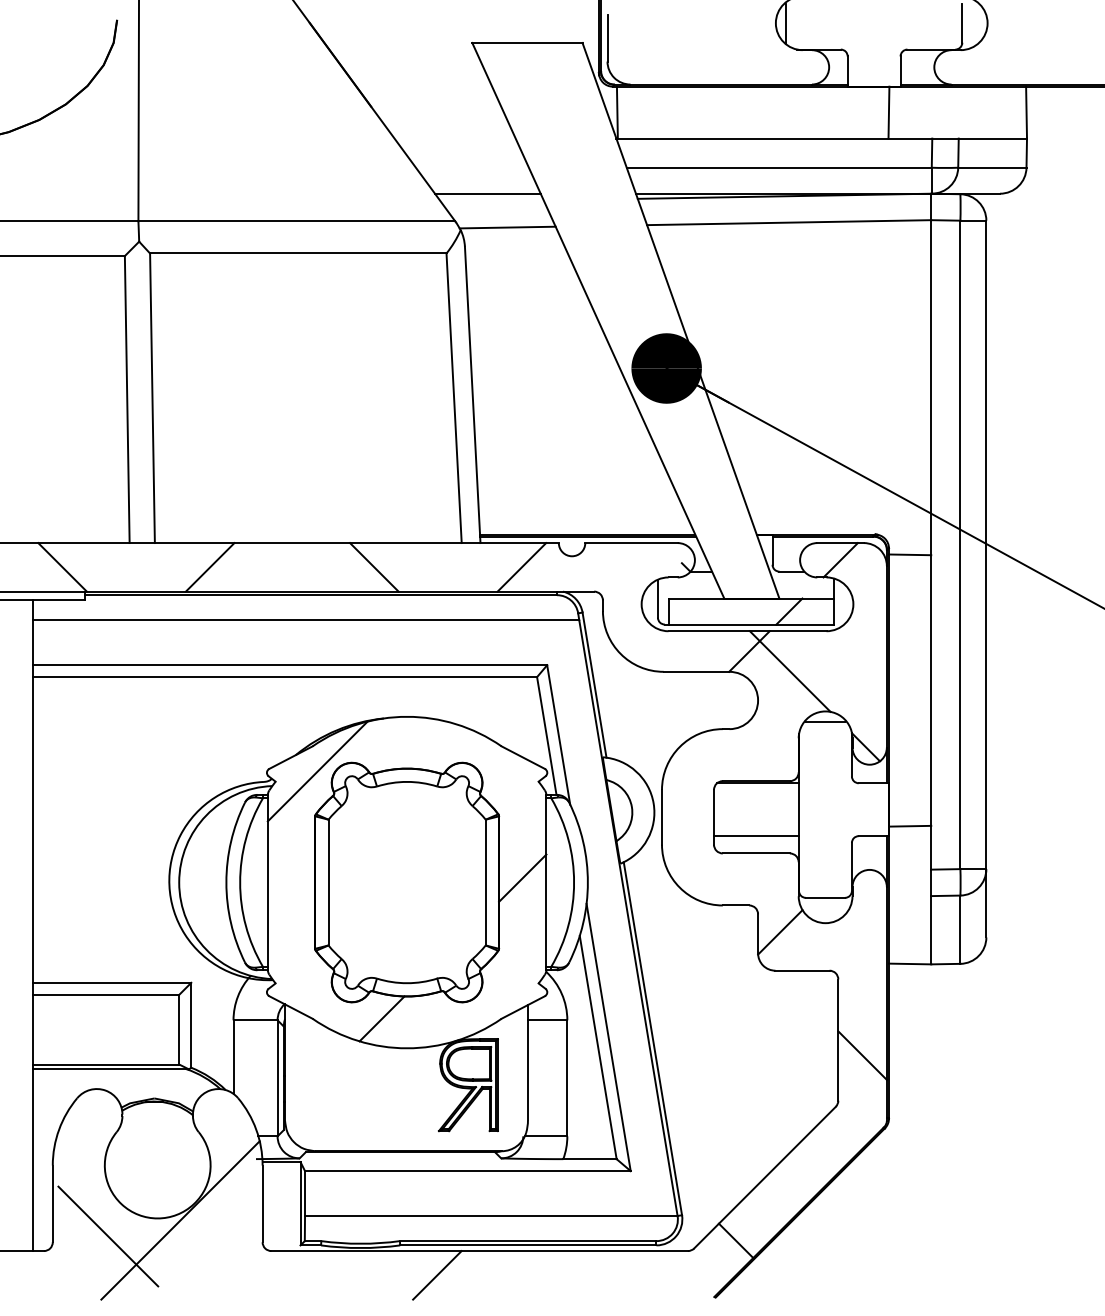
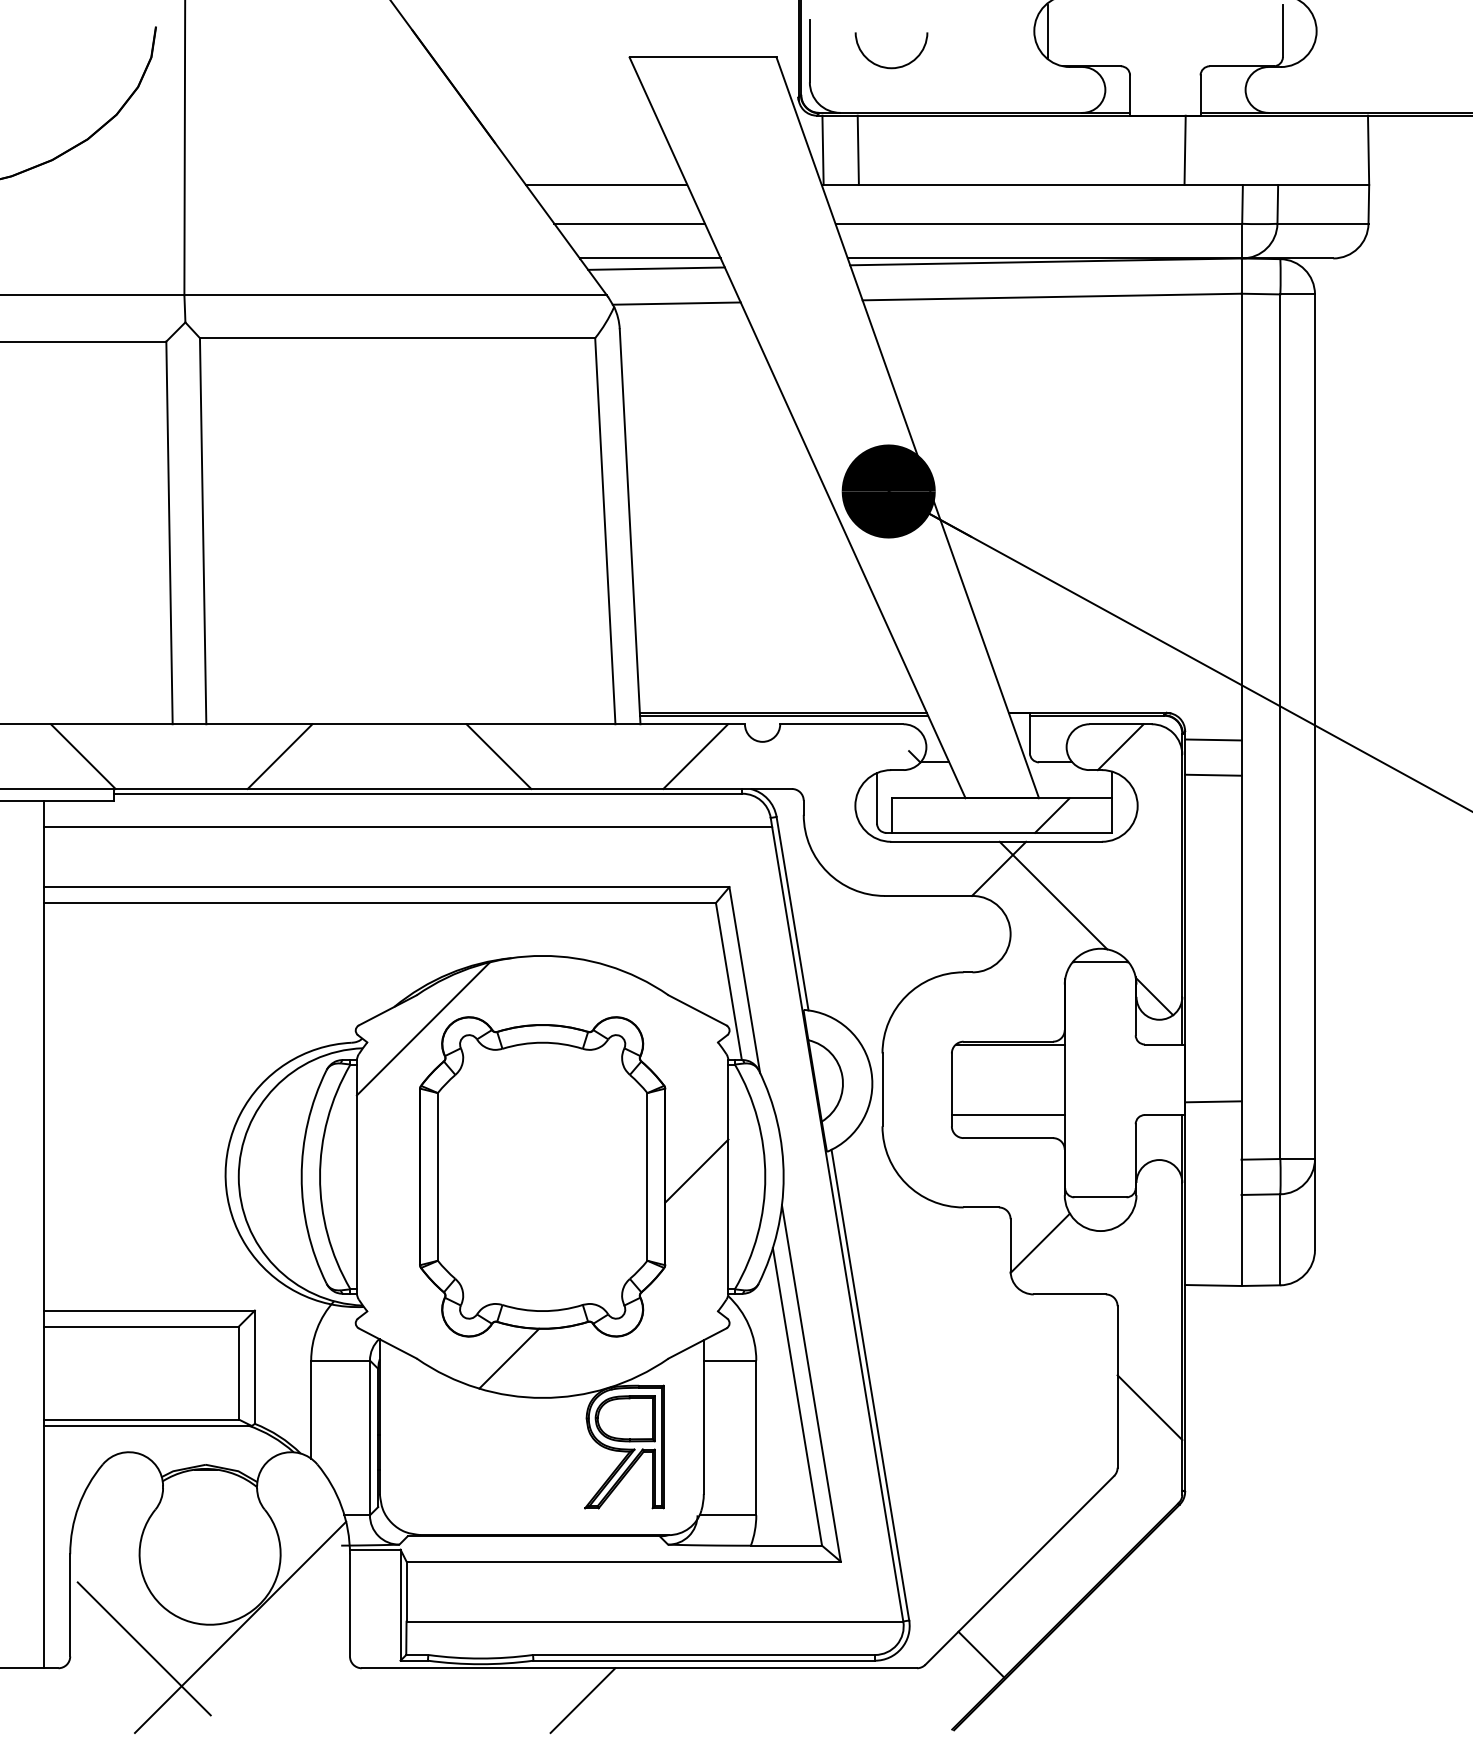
arc: (665, 49) -> (886, 66), added
line: (643, 112) -> (857, 149), added
line: (455, 138) -> (606, 184), added
line: (472, 167) -> (629, 223), added
line: (492, 201) -> (656, 268), added
line: (910, 580) -> (1213, 774), added

